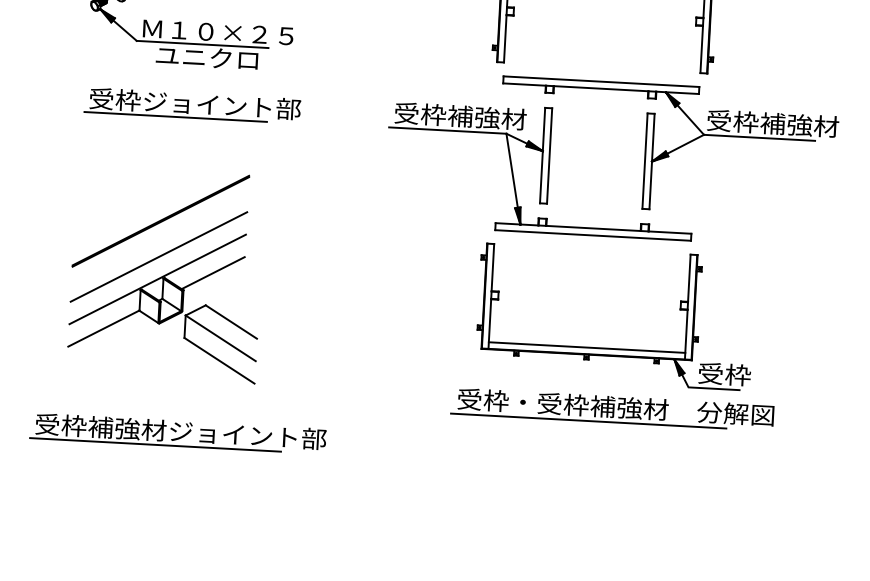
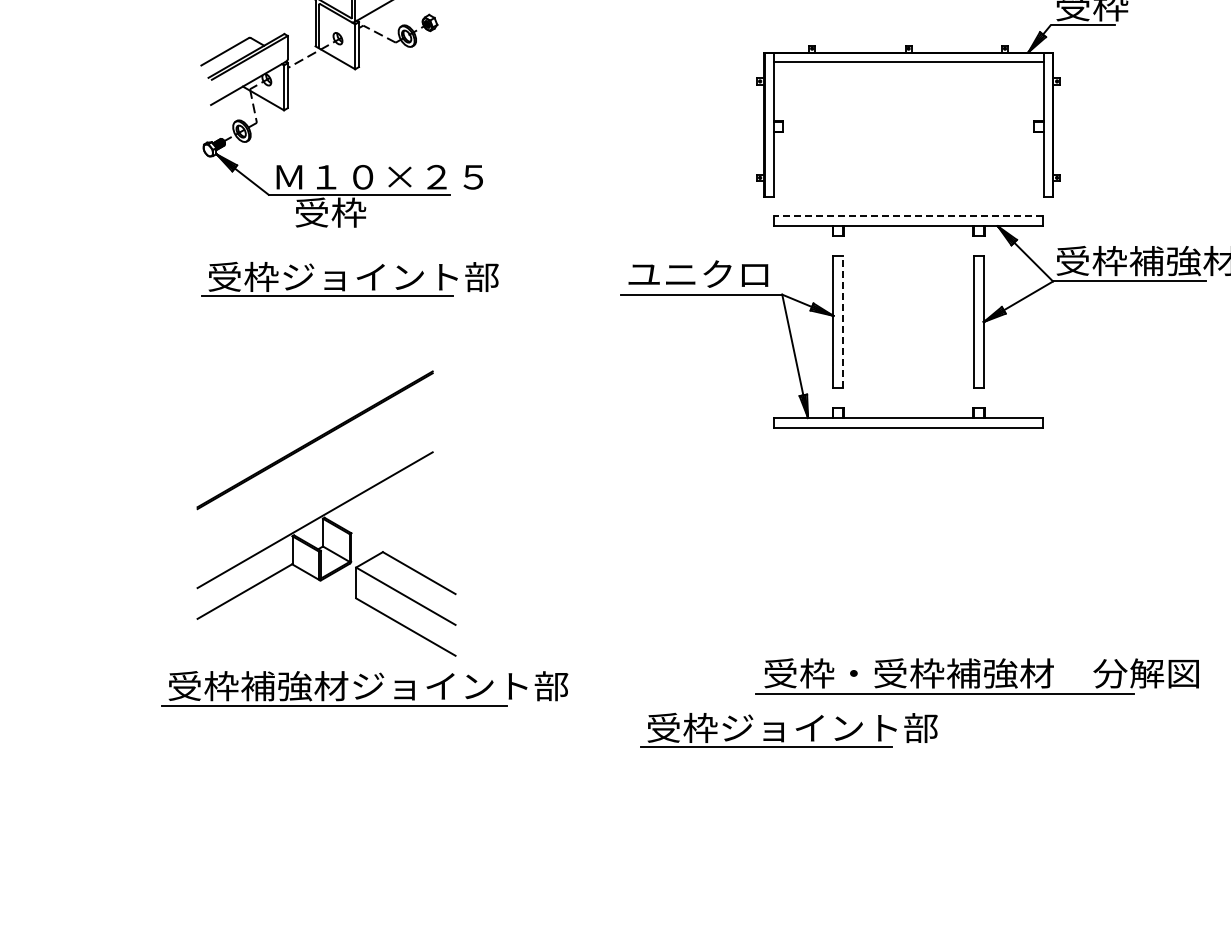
text: (206, 57) -> (365, 212), ユニクロ -> 受枠
line: (601, 81) -> (908, 216), solid -> dashed
text: (460, 116) -> (718, 274), 受枠補強材 -> ユニクロ
line: (549, 155) -> (843, 321), solid -> dashed
line: (158, 257) -> (314, 489), removed
line: (213, 273) -> (390, 507), removed
part: (613, 348) -> (945, 581), removed
part: (612, 409) -> (976, 676), moved
part: (178, 433) -> (364, 688), moved
part: (493, 450) -> (788, 729), added

